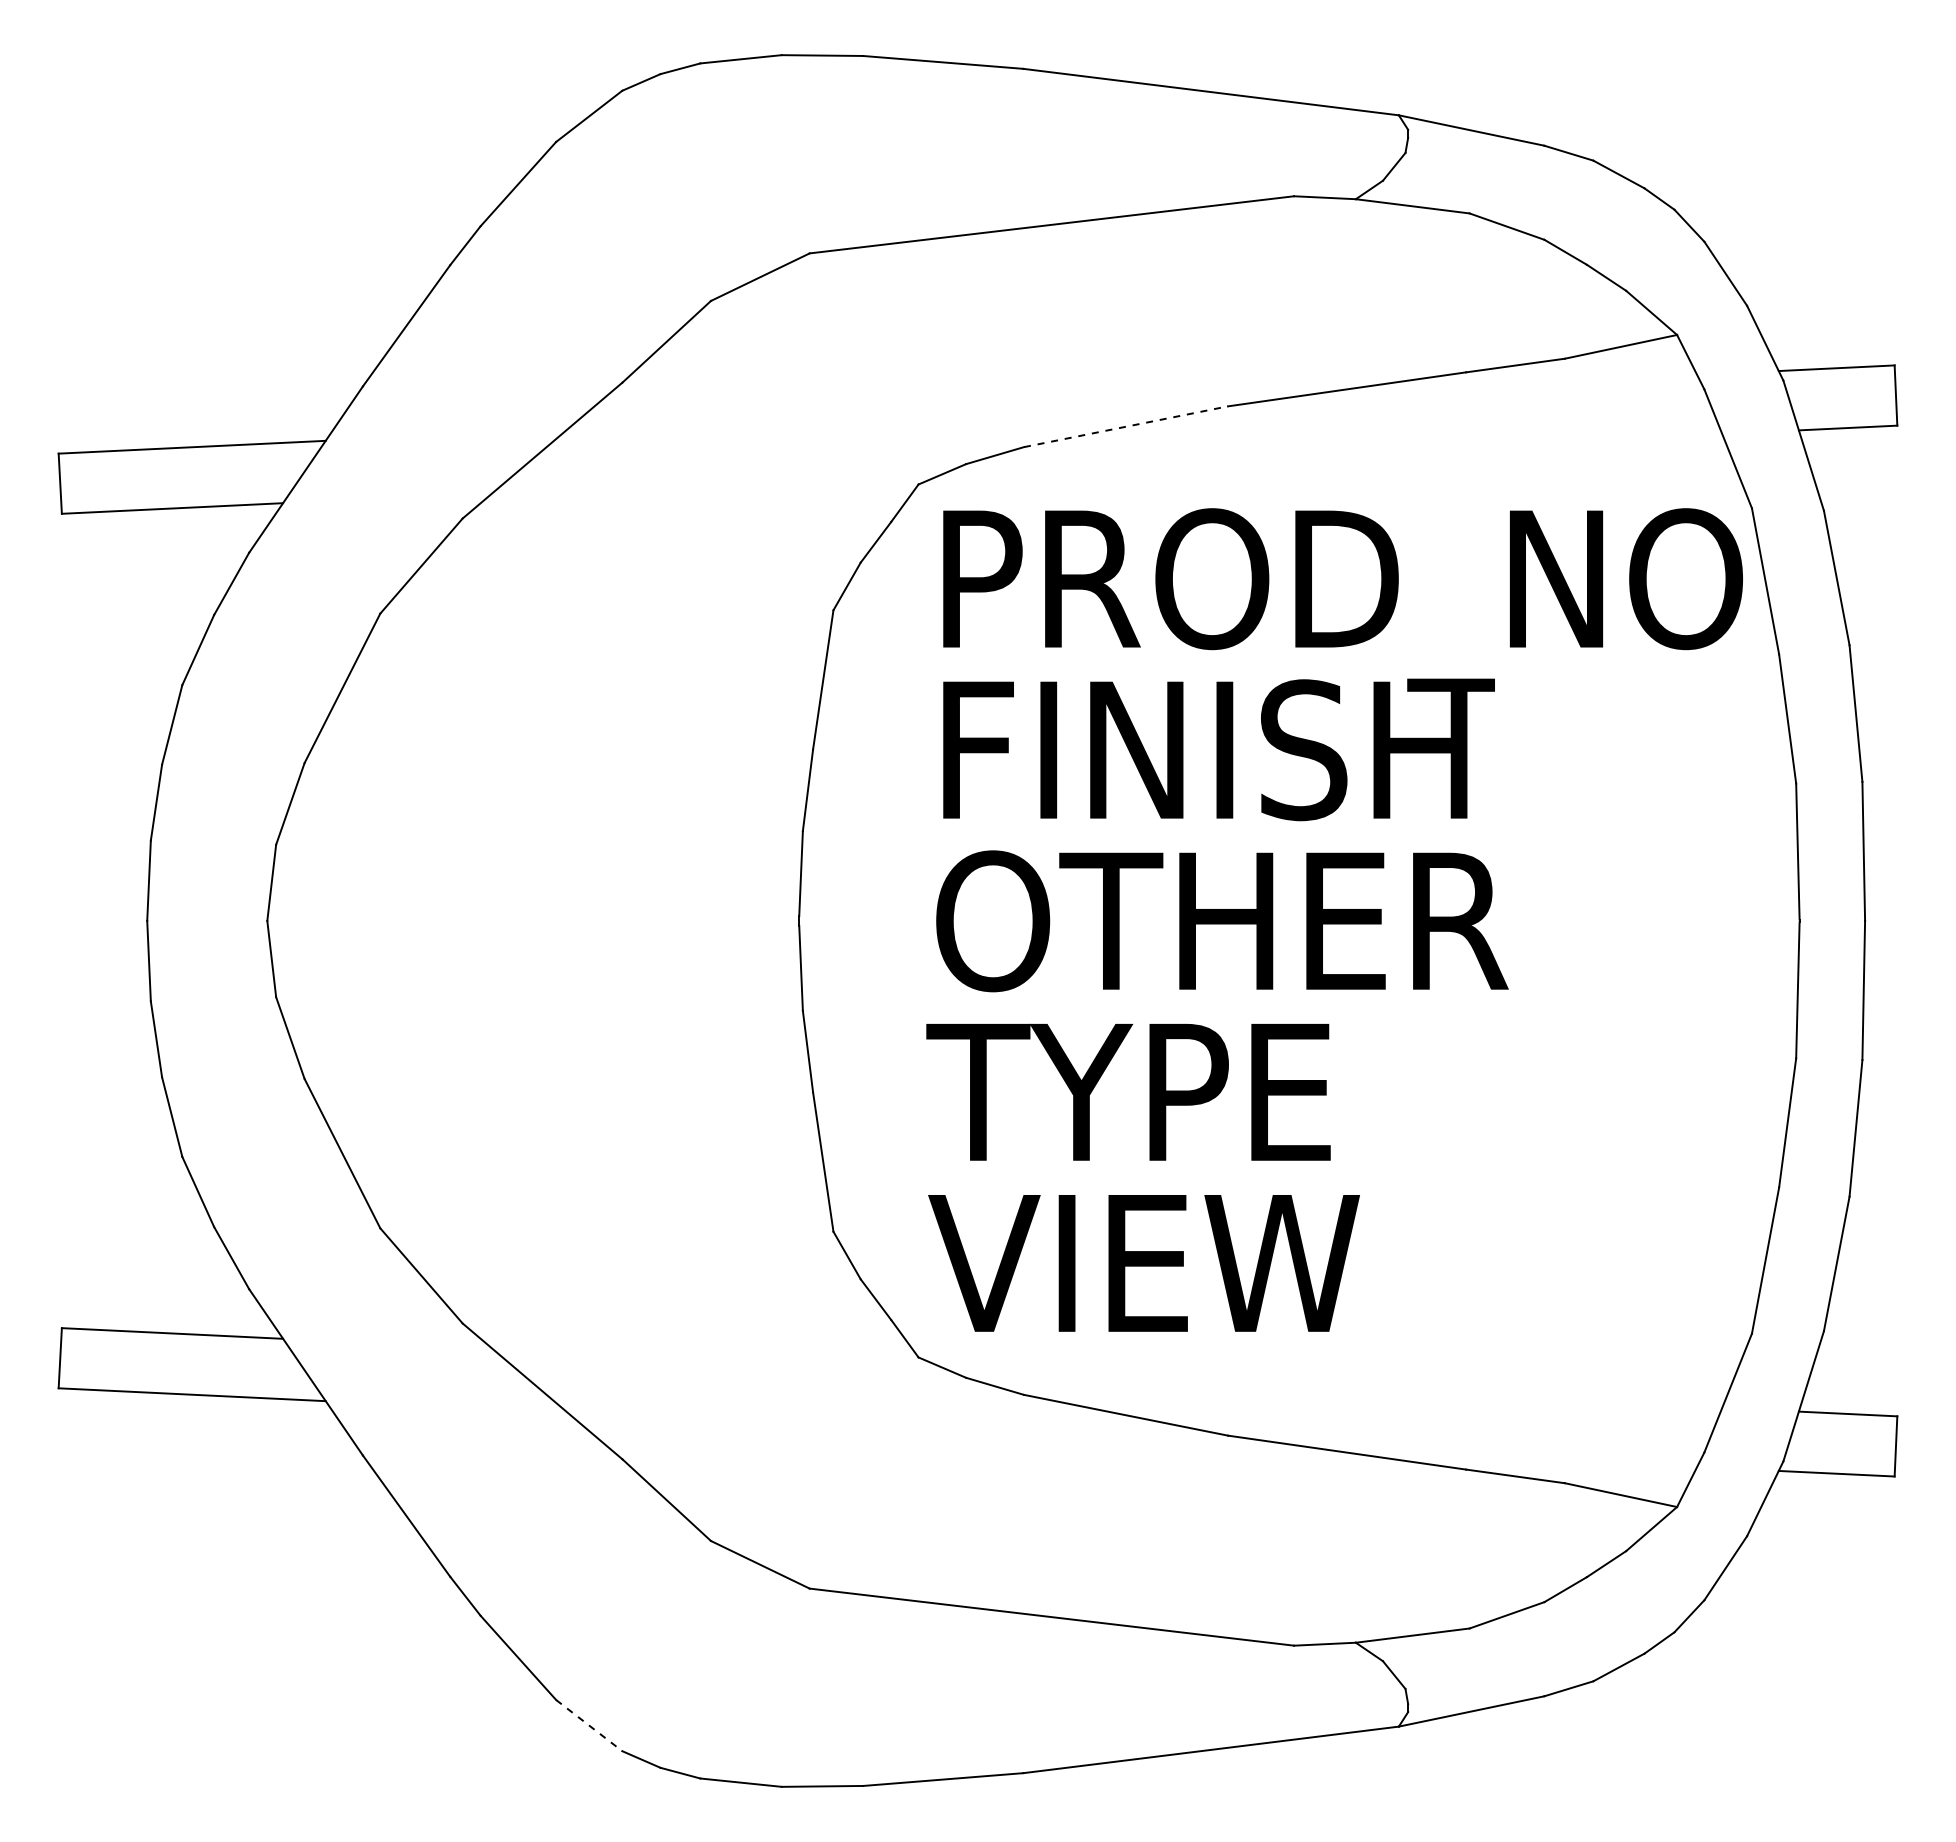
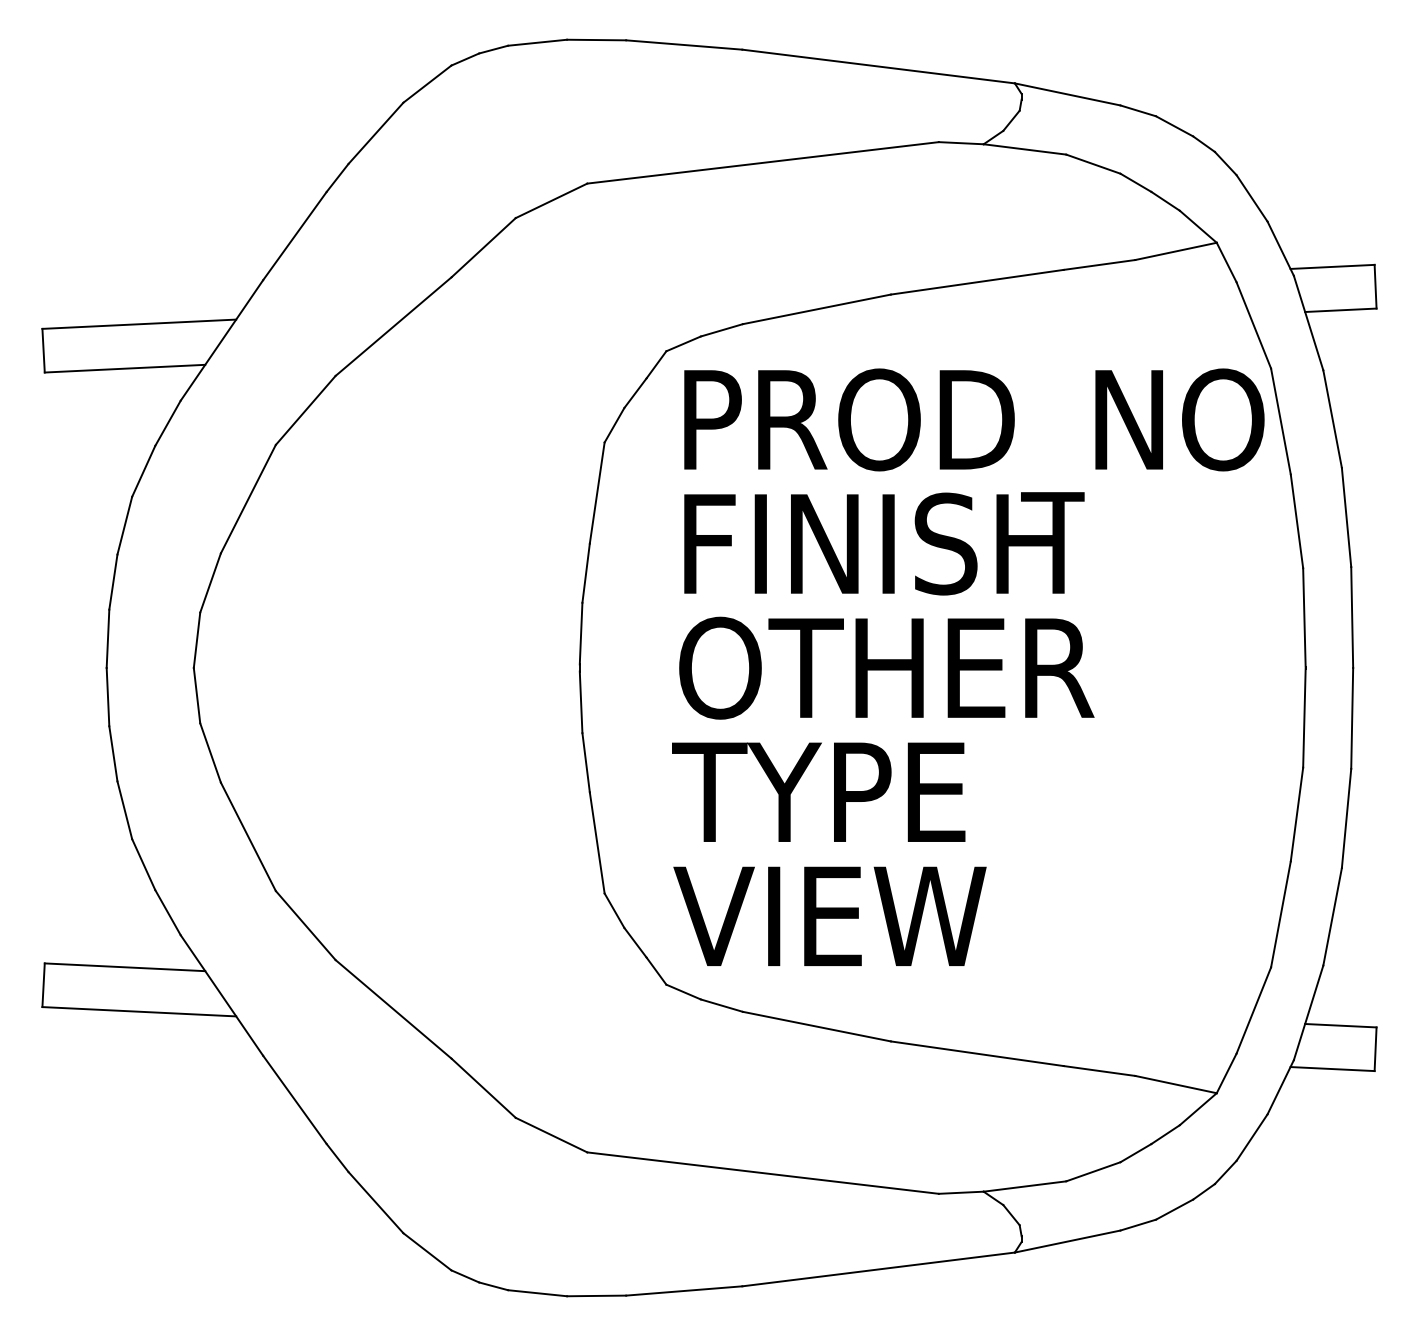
line: (1126, 426) -> (817, 309), dashed -> solid
line: (589, 1725) -> (427, 1251), dashed -> solid

